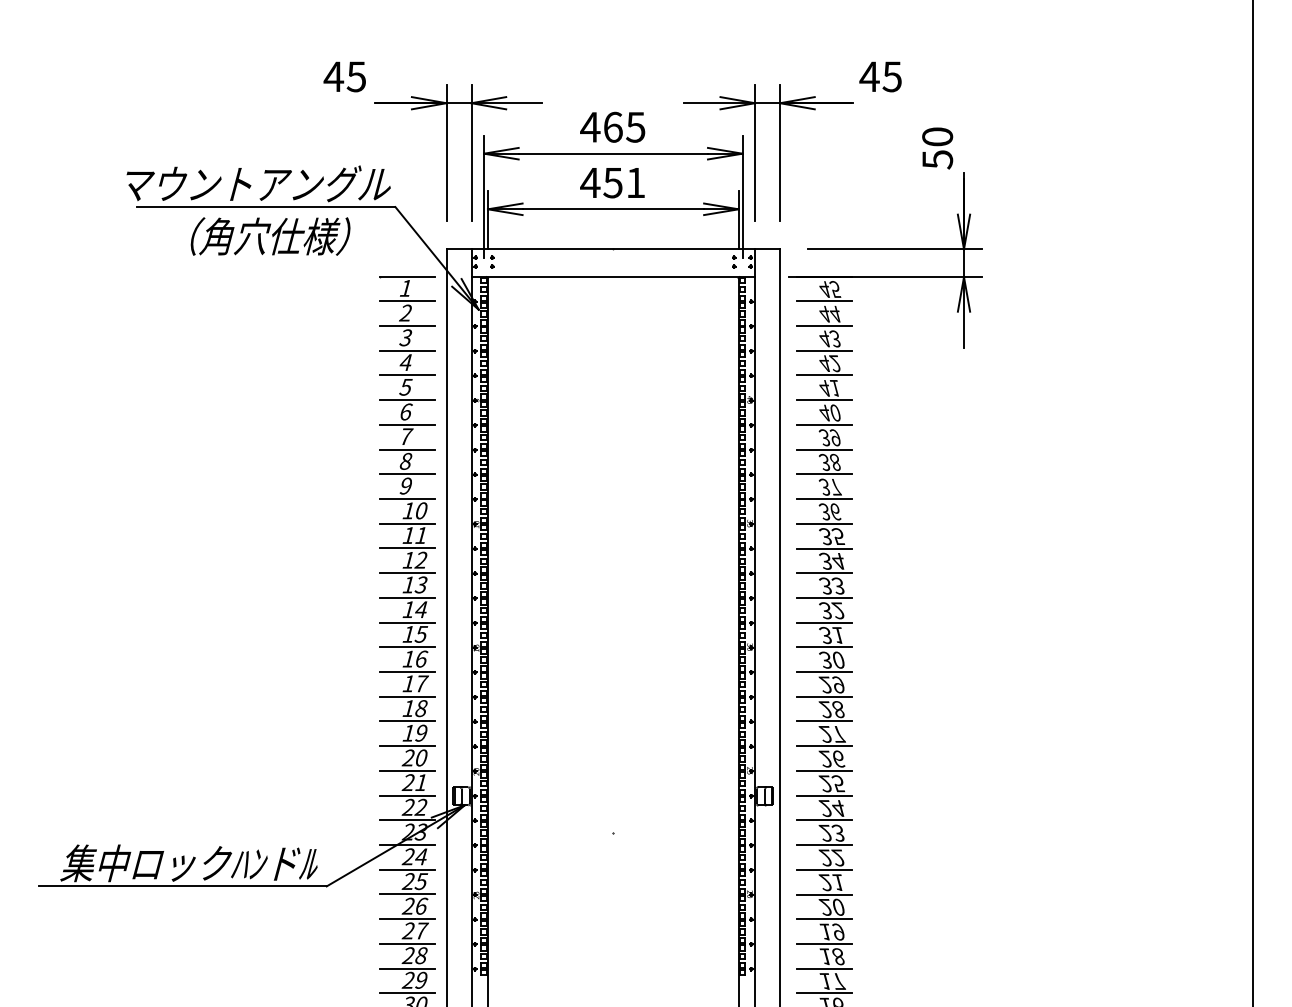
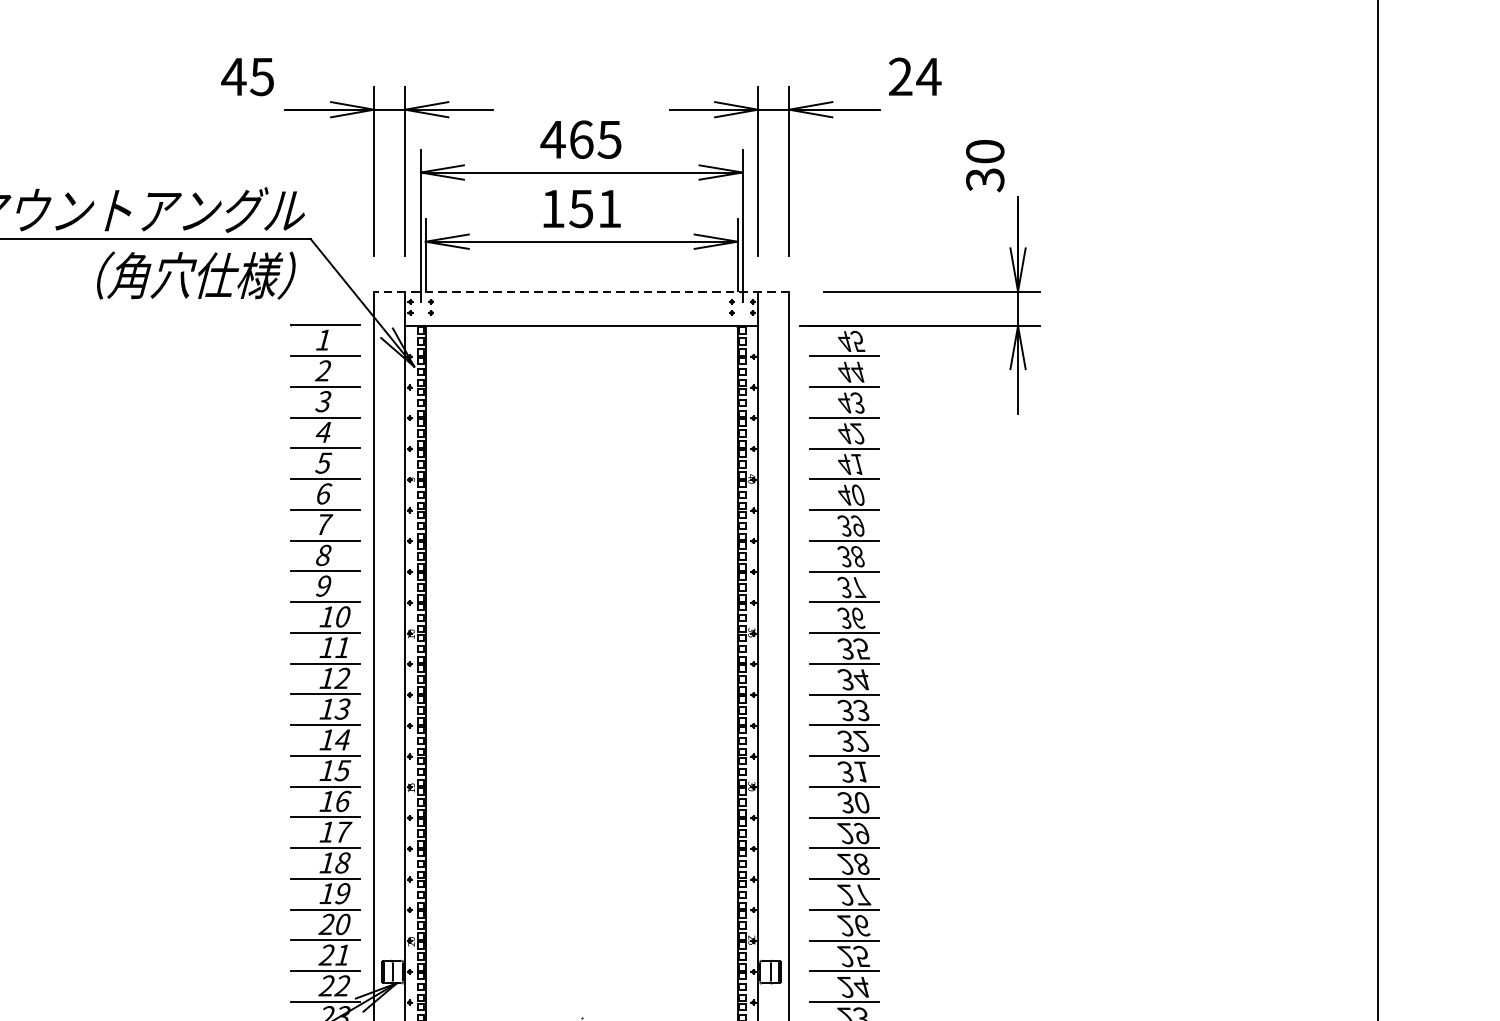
text: (880, 76) -> (914, 76), 45 -> 24
text: (937, 159) -> (985, 179), 50 -> 30
text: (590, 182) -> (553, 208), 451 -> 151
text: (270, 236) -> (196, 275), moved
line: (613, 249) -> (581, 291), solid -> dashed

